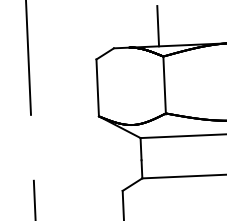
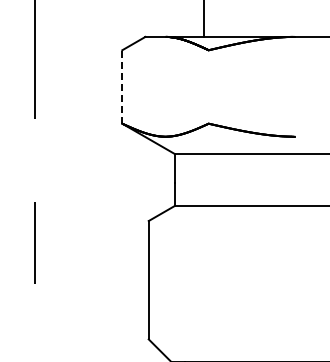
line: (164, 85) -> (208, 87), removed
line: (97, 87) -> (122, 86), solid -> dashed

